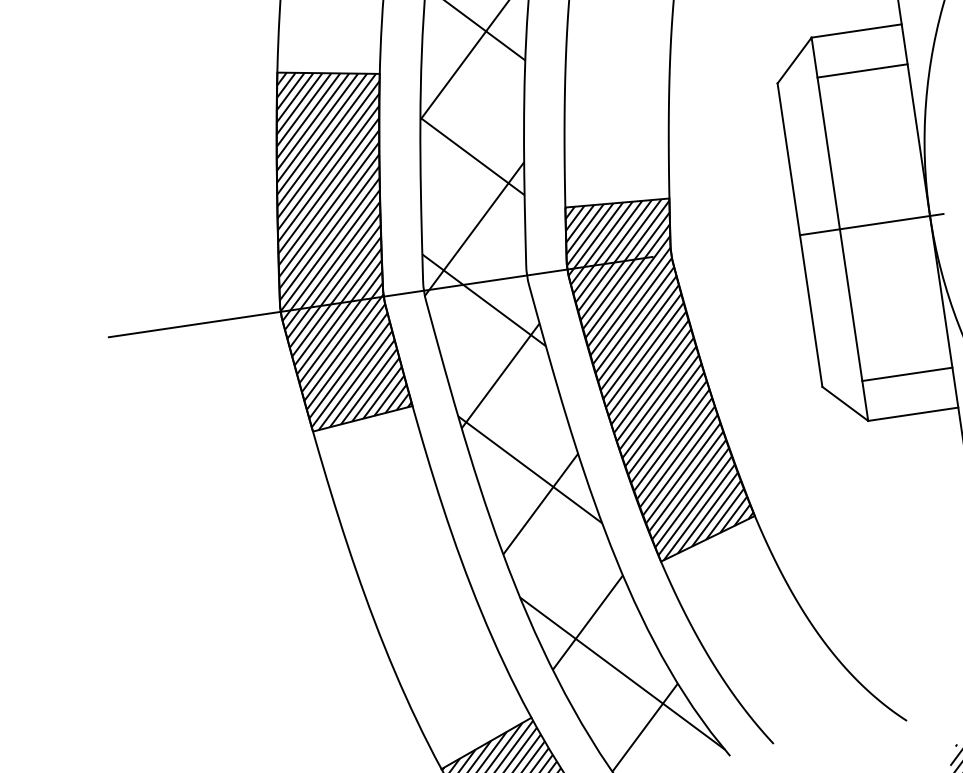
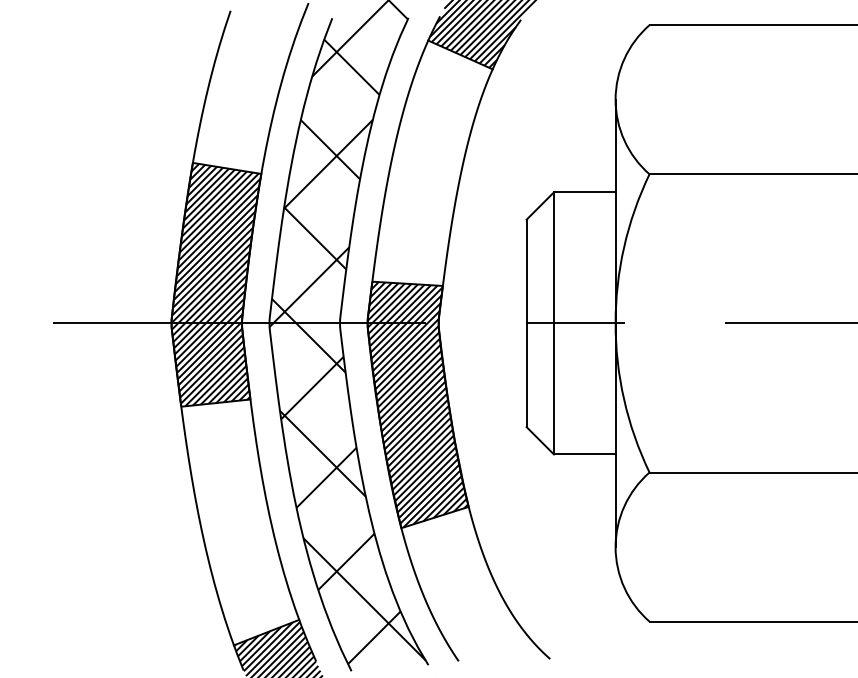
line: (862, 70) -> (584, 219), removed
line: (907, 374) -> (584, 427), removed

